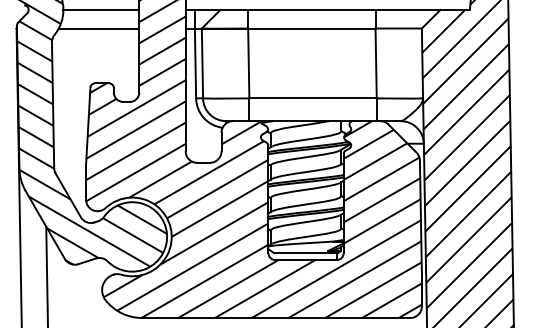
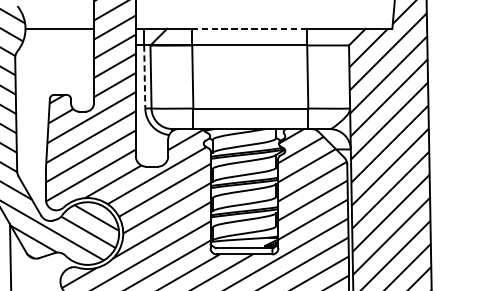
line: (311, 9) -> (249, 28), solid -> dashed
line: (98, 28) -> (57, 45), removed
line: (195, 63) -> (144, 77), solid -> dashed

